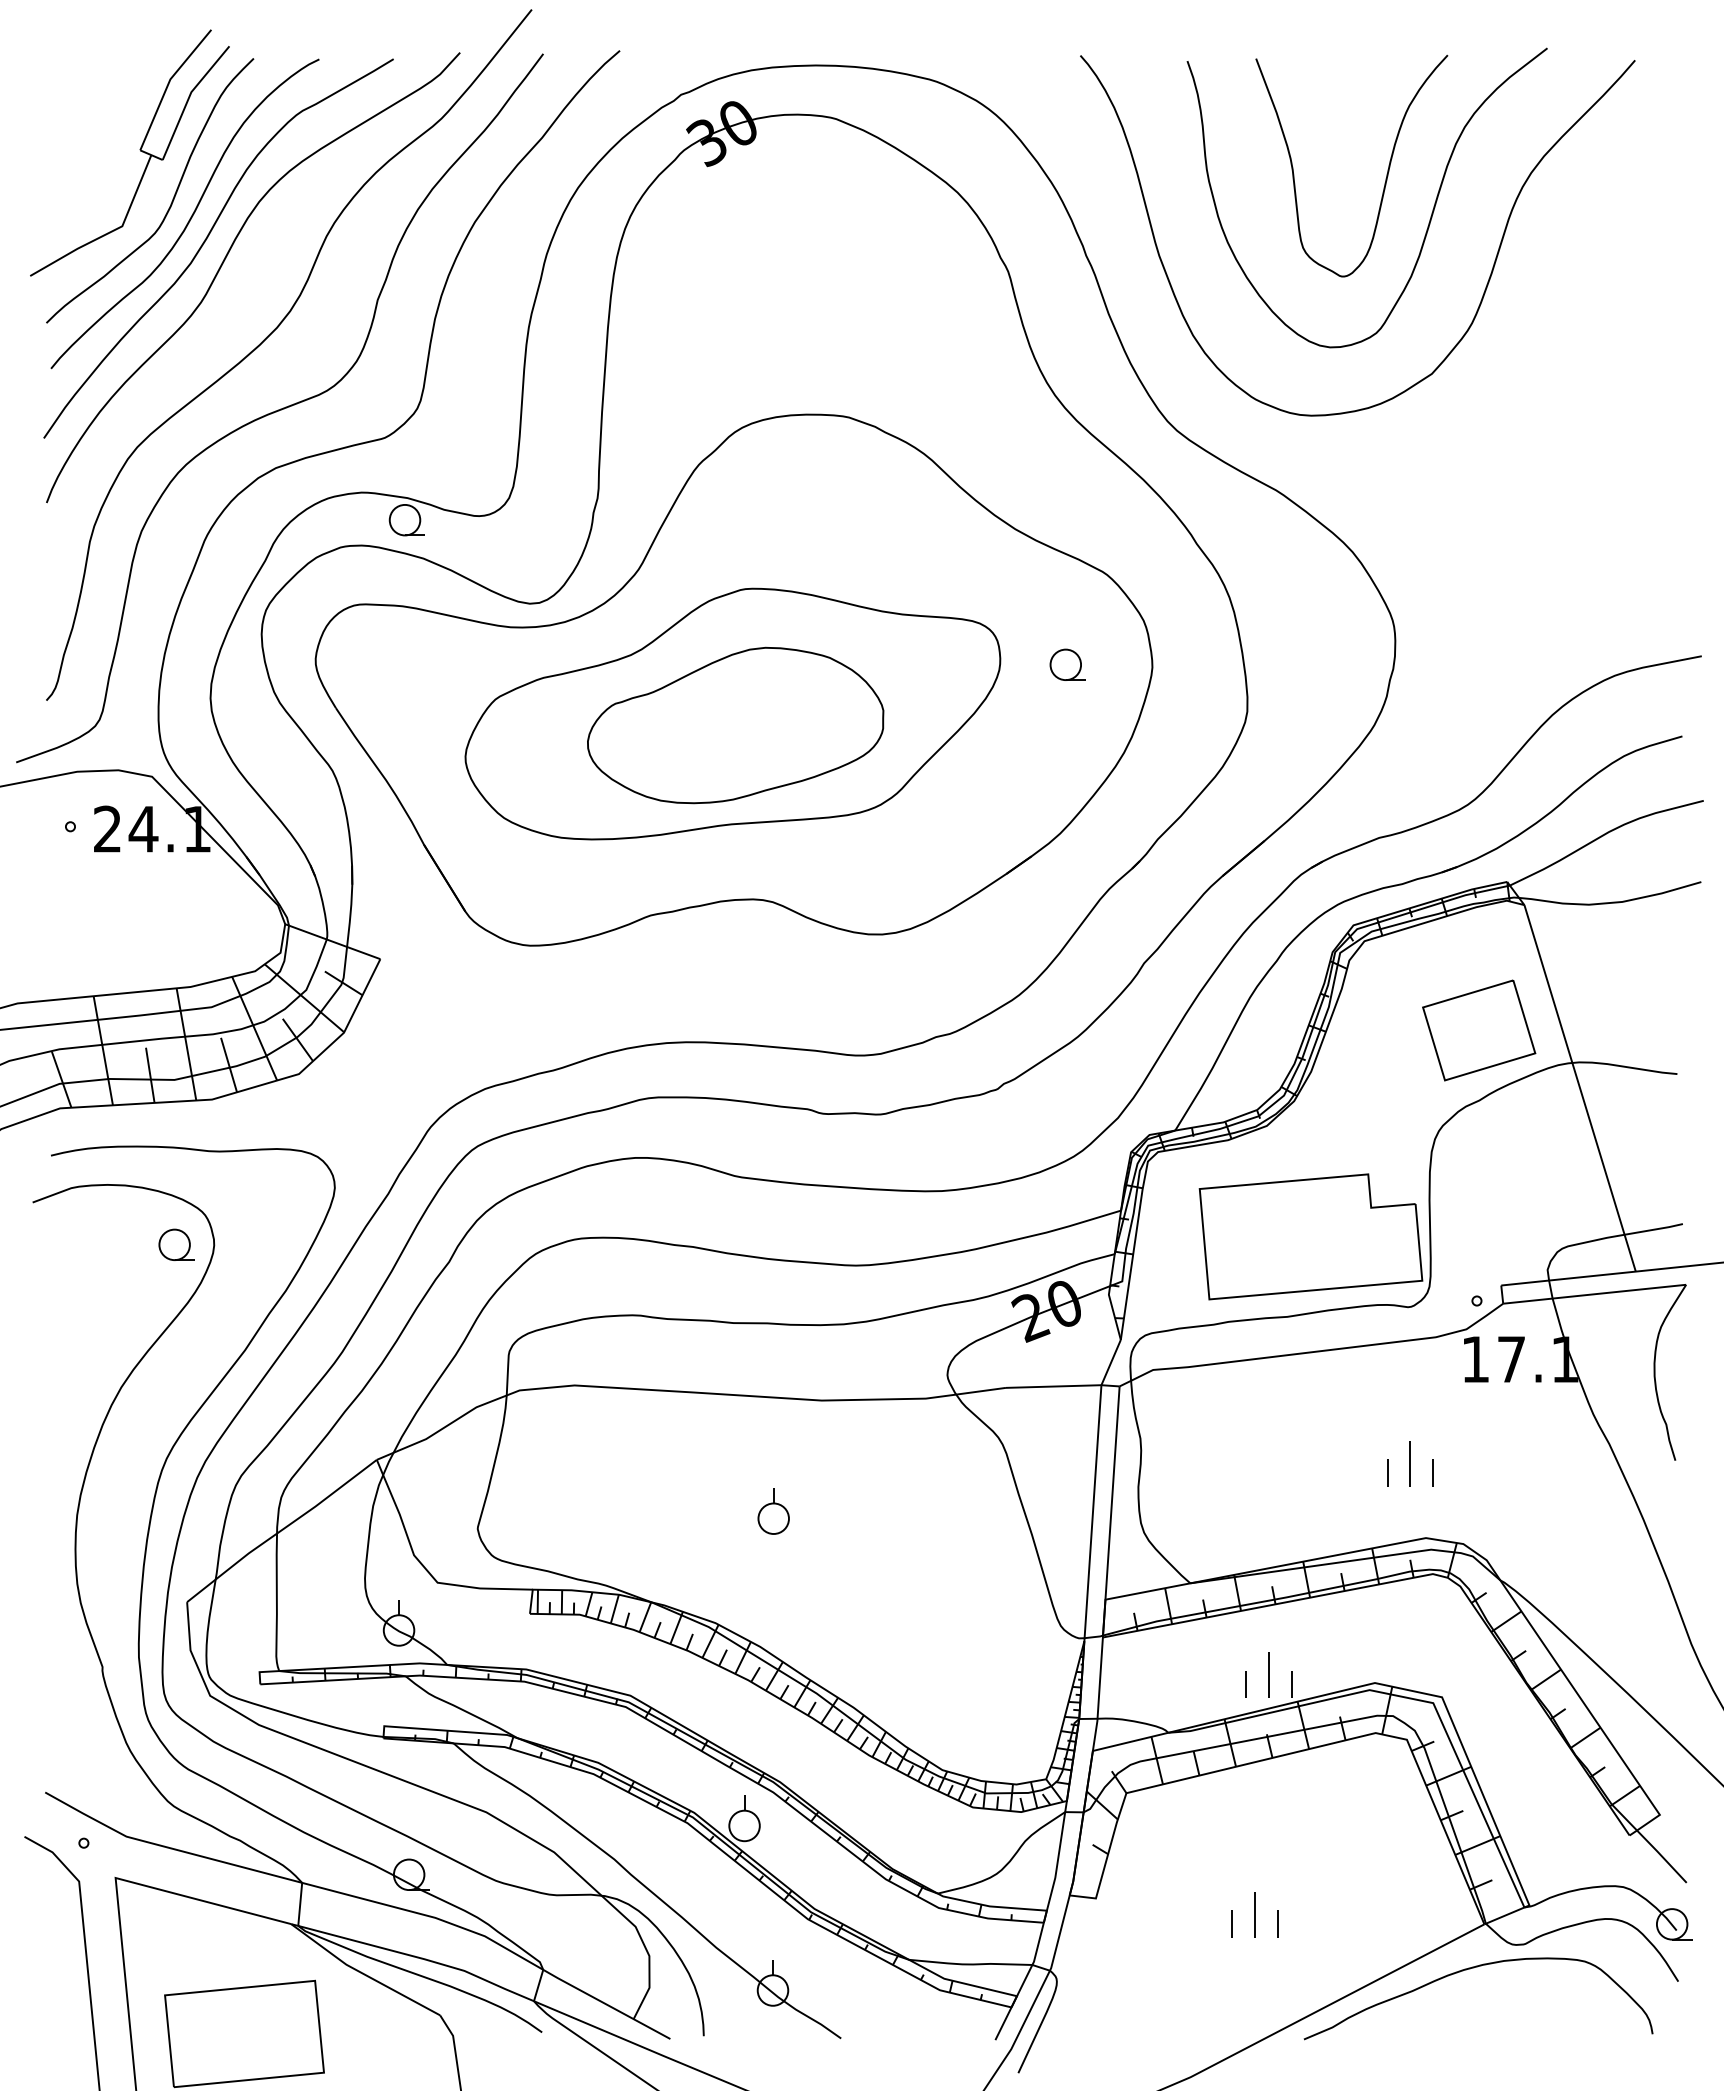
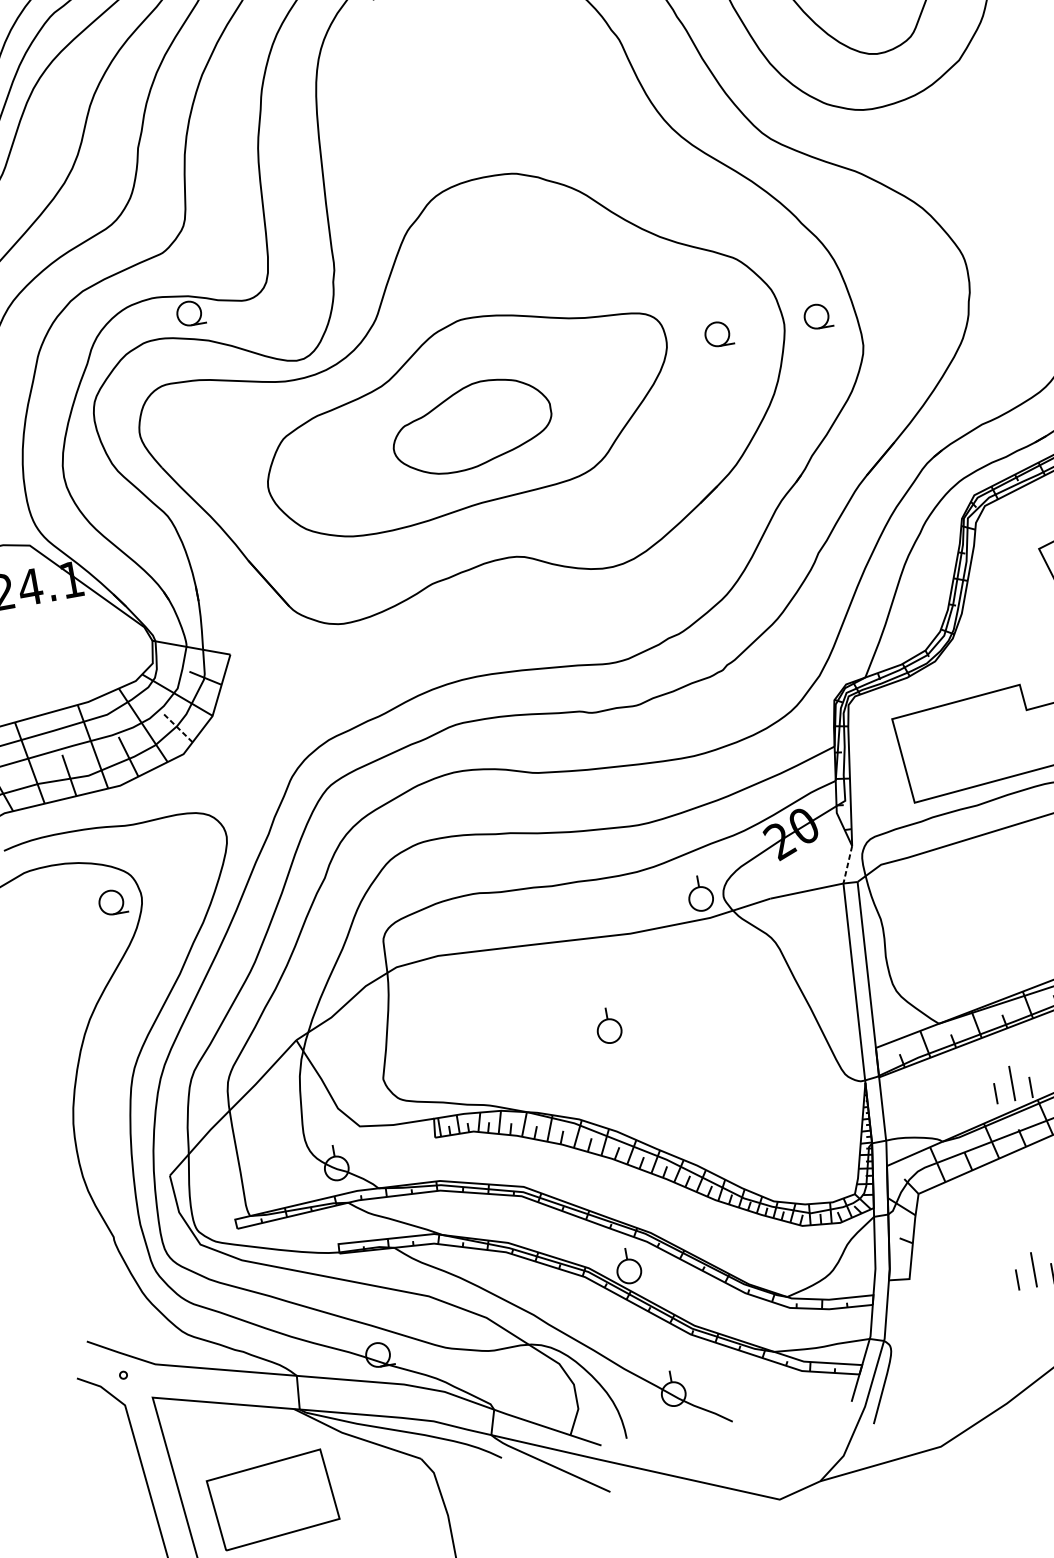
part: (1196, 664) -> (817, 316), added
part: (735, 725) -> (471, 426), size x0.7
line: (297, 1039) -> (177, 727), solid -> dashed
line: (1111, 1362) -> (848, 864), solid -> dashed
part: (918, 1365) -> (700, 893), added

